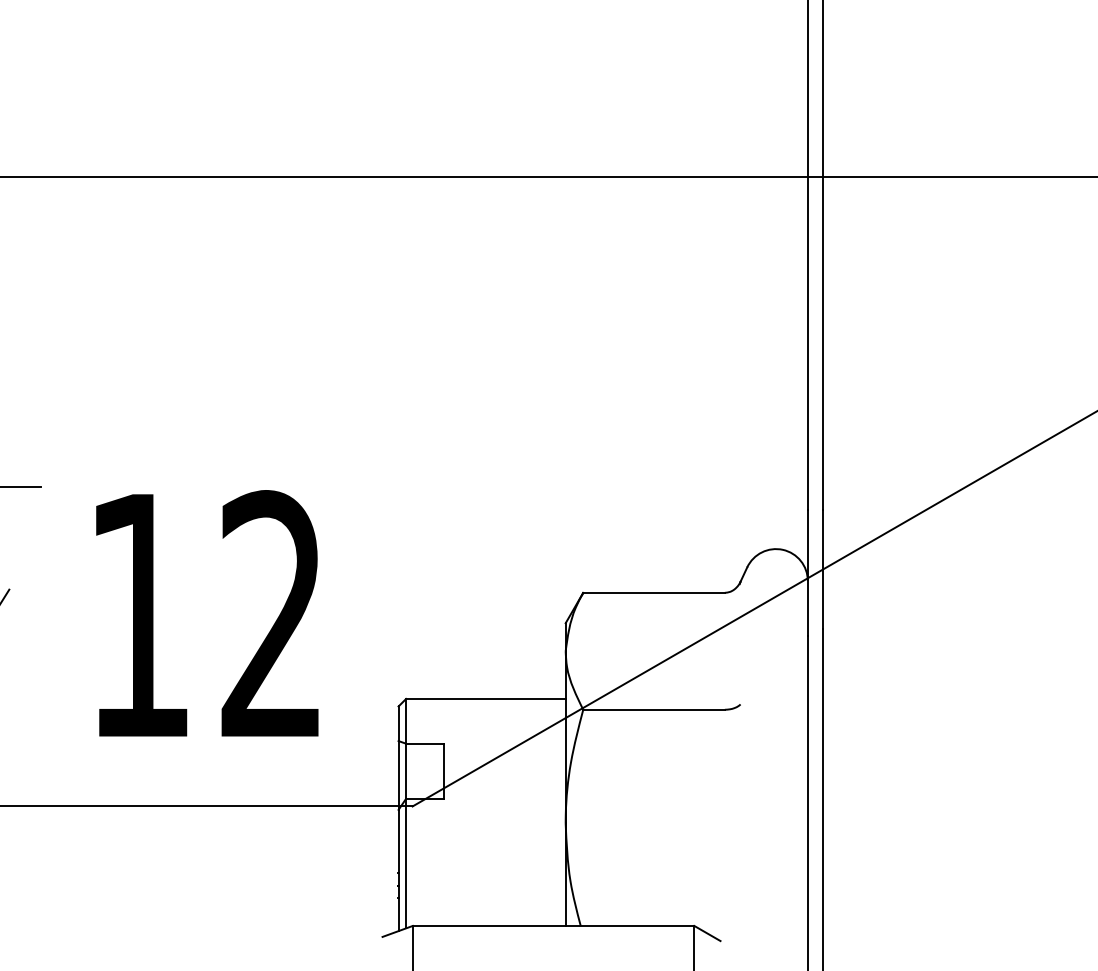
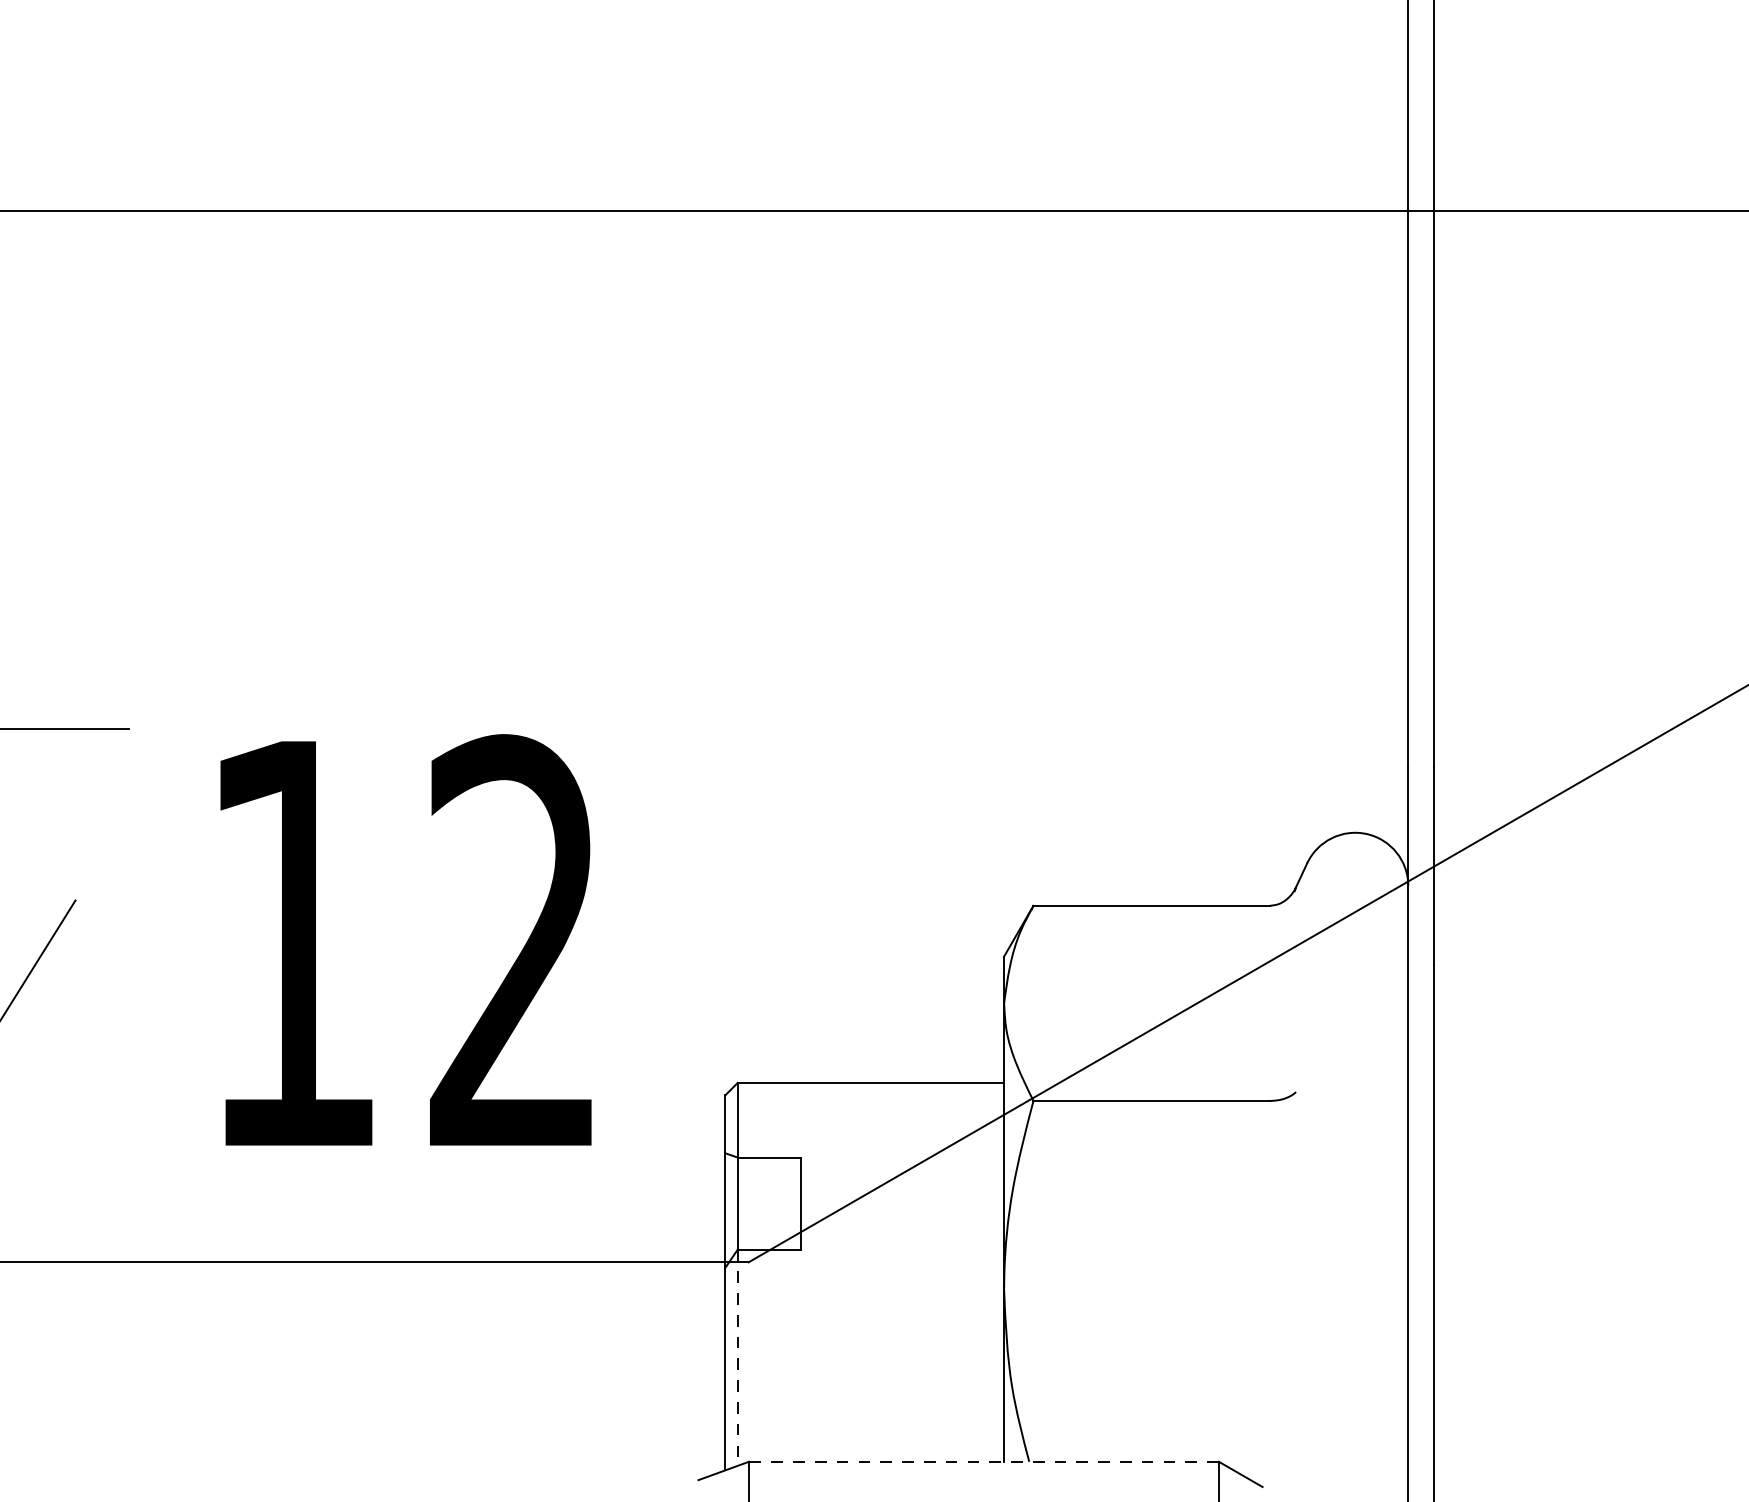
line: (406, 863) -> (738, 1357), solid -> dashed
line: (553, 925) -> (983, 1461), solid -> dashed

